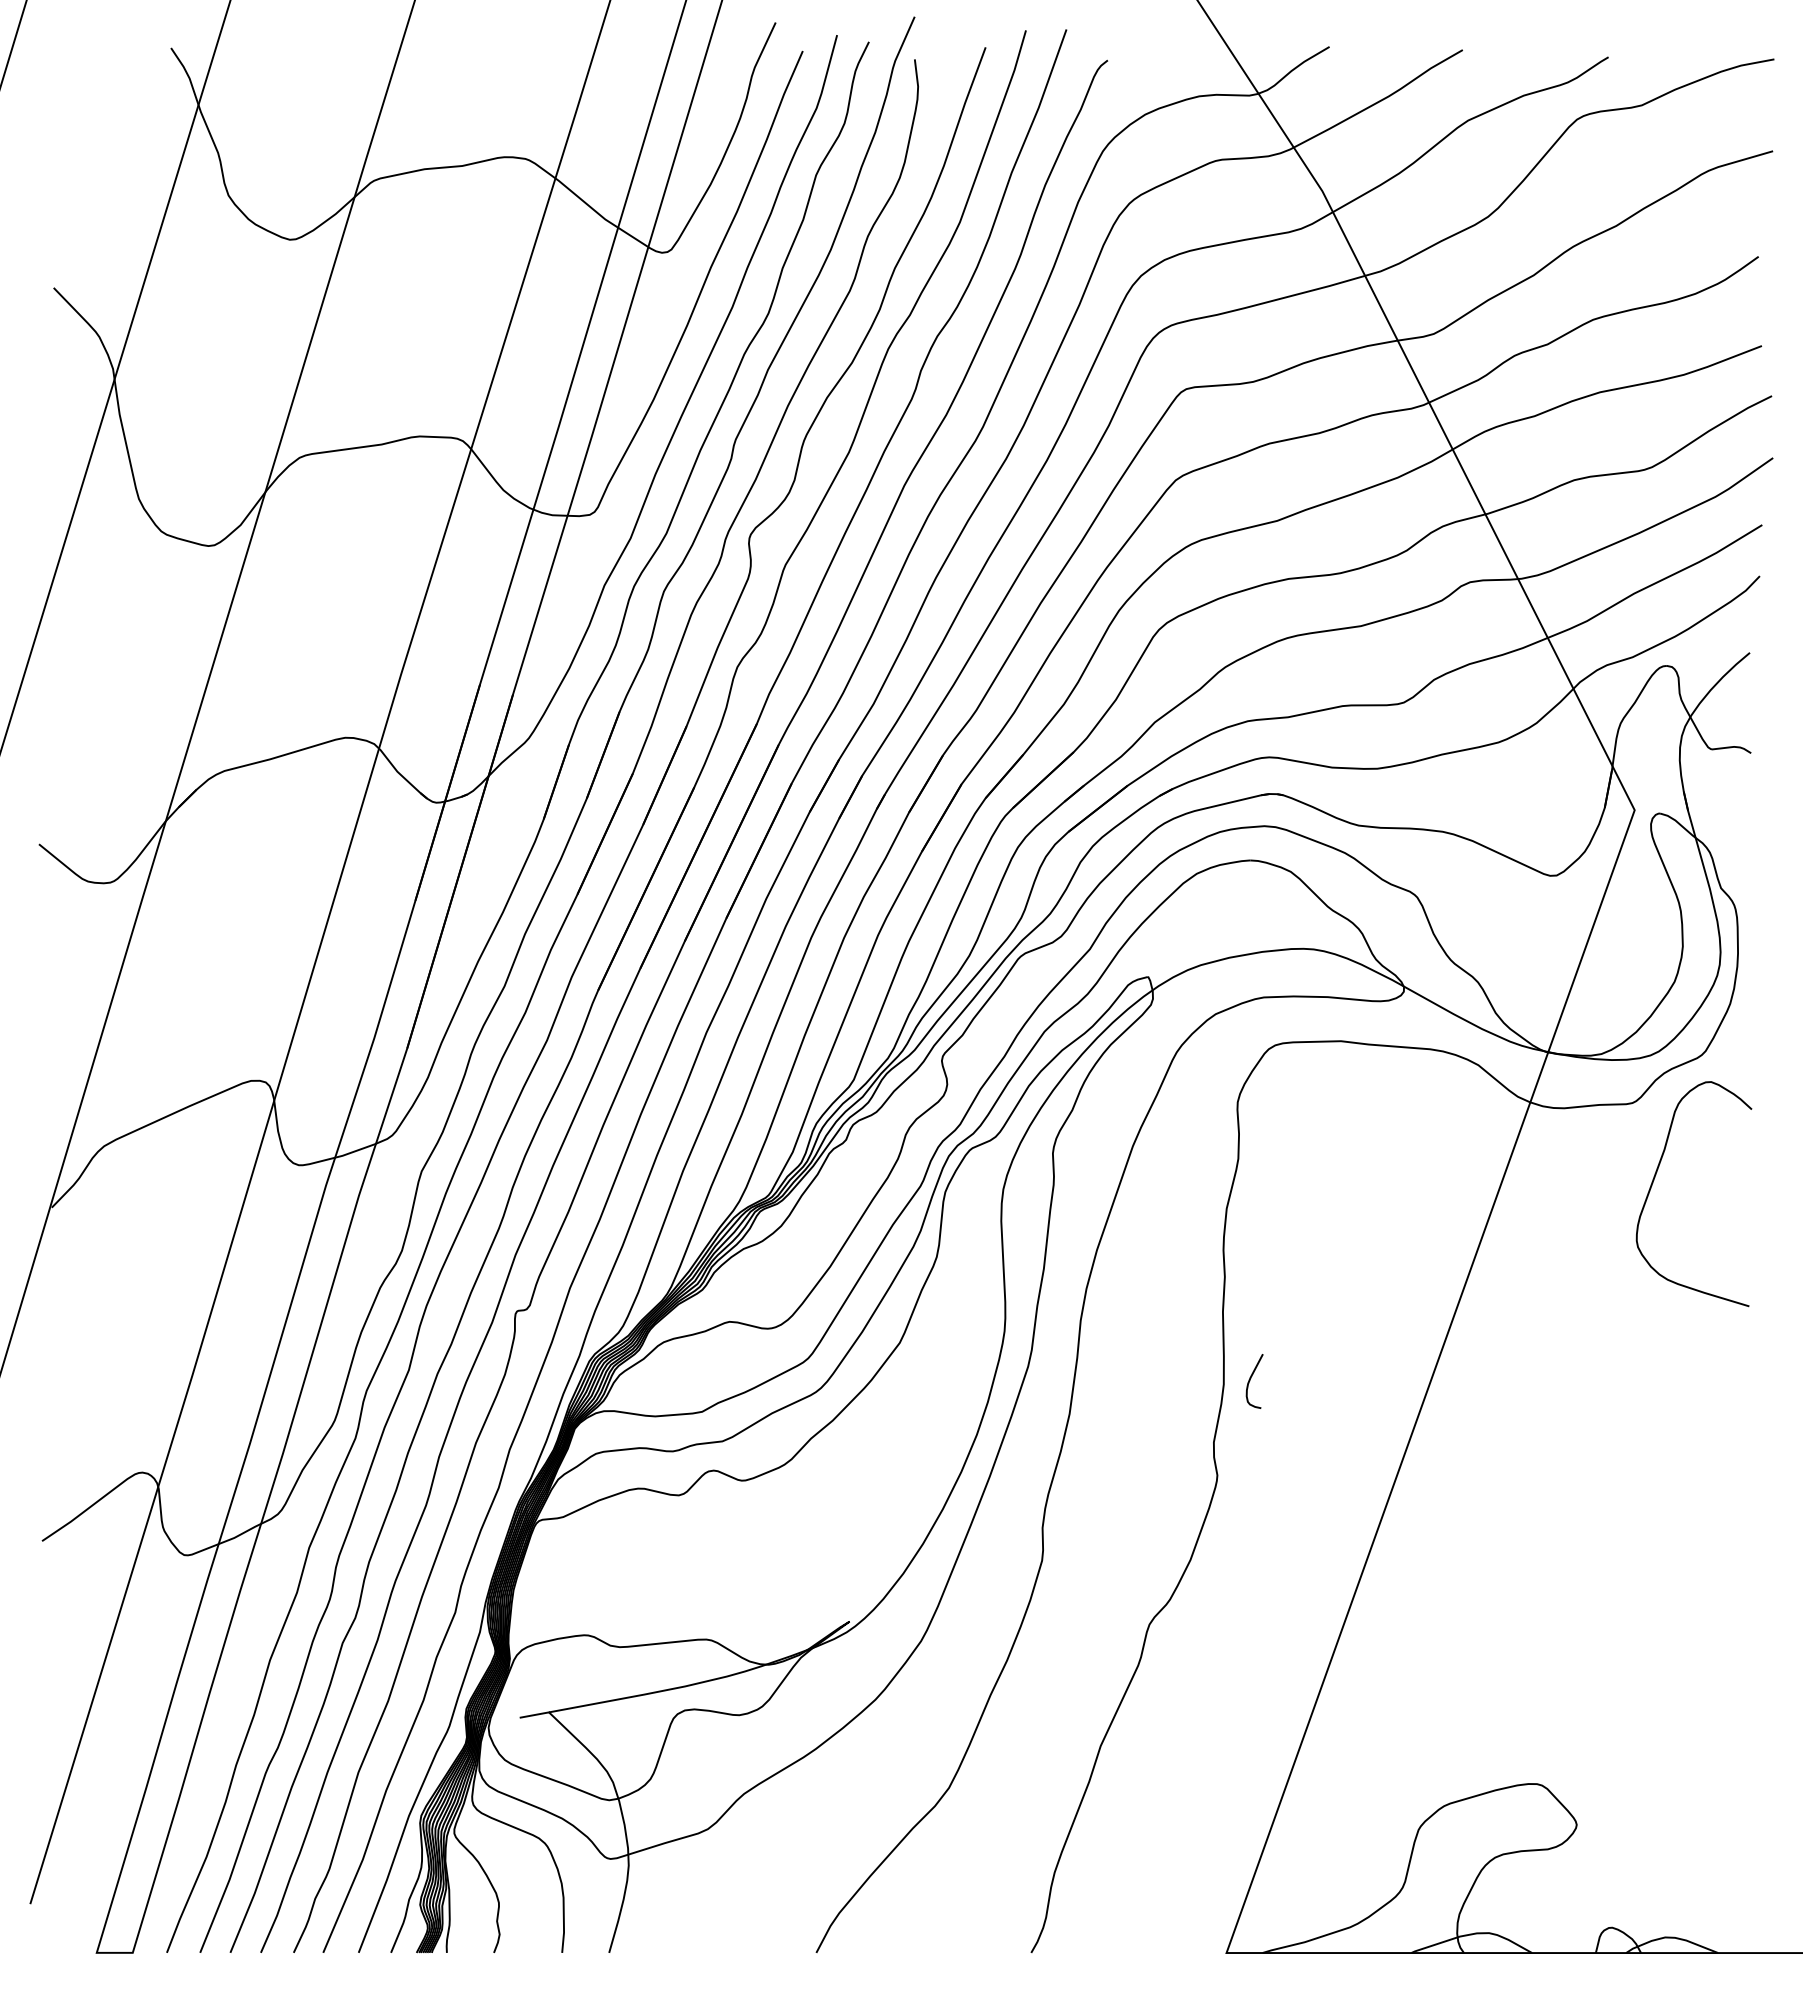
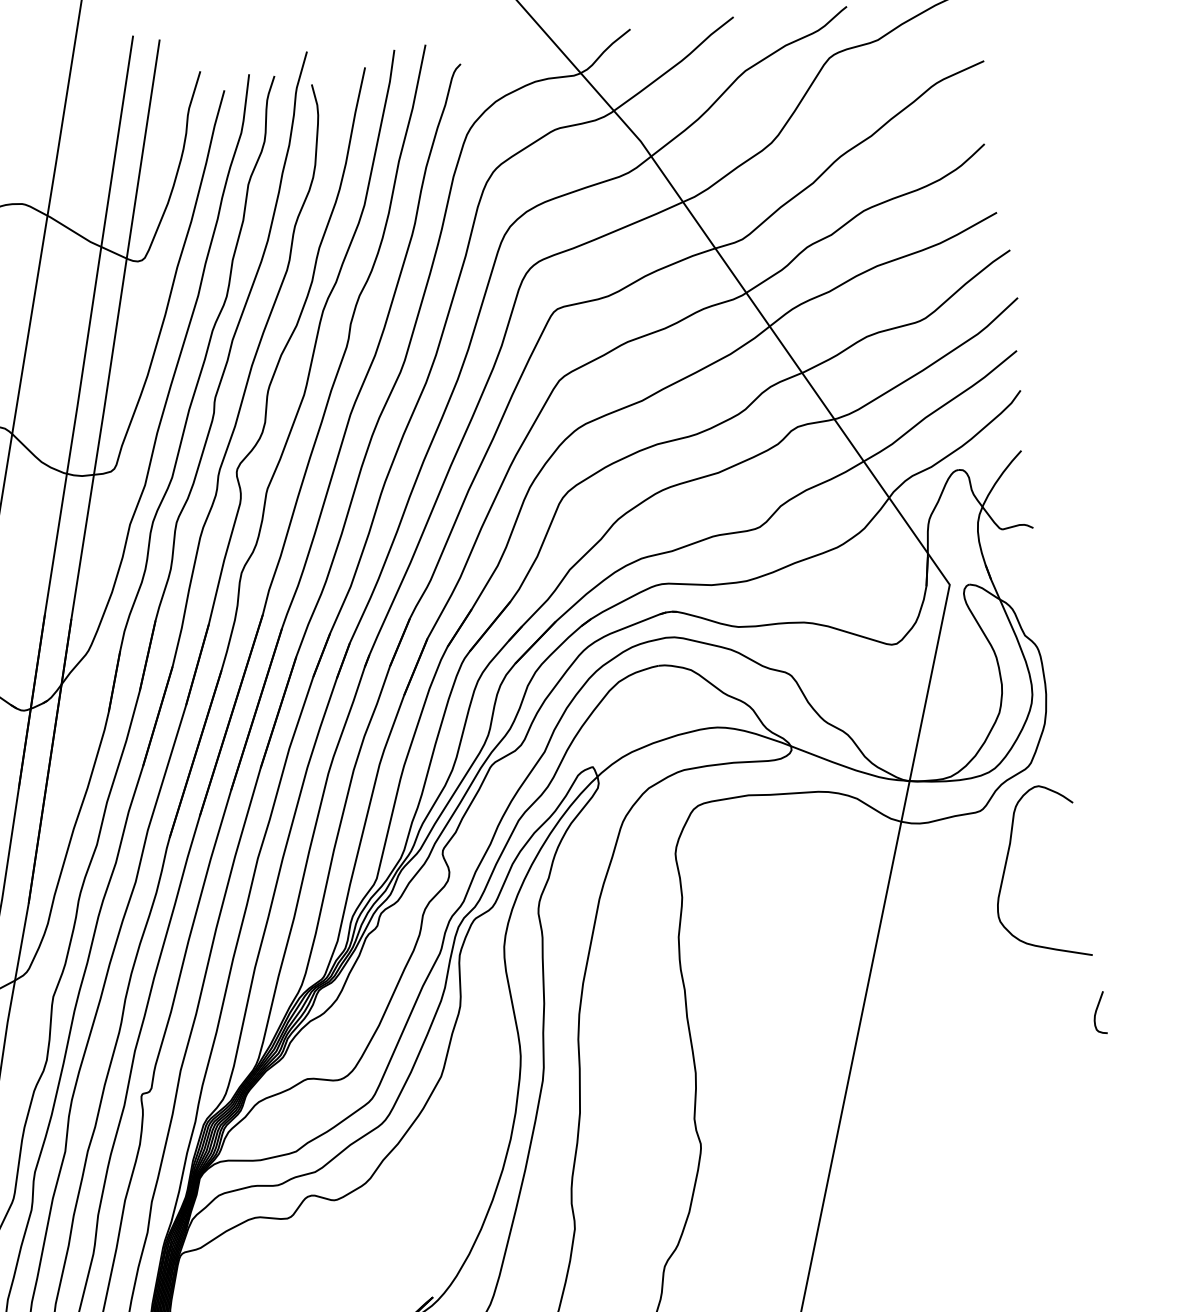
curve: (1250, 1381) -> (1096, 1013), moved

